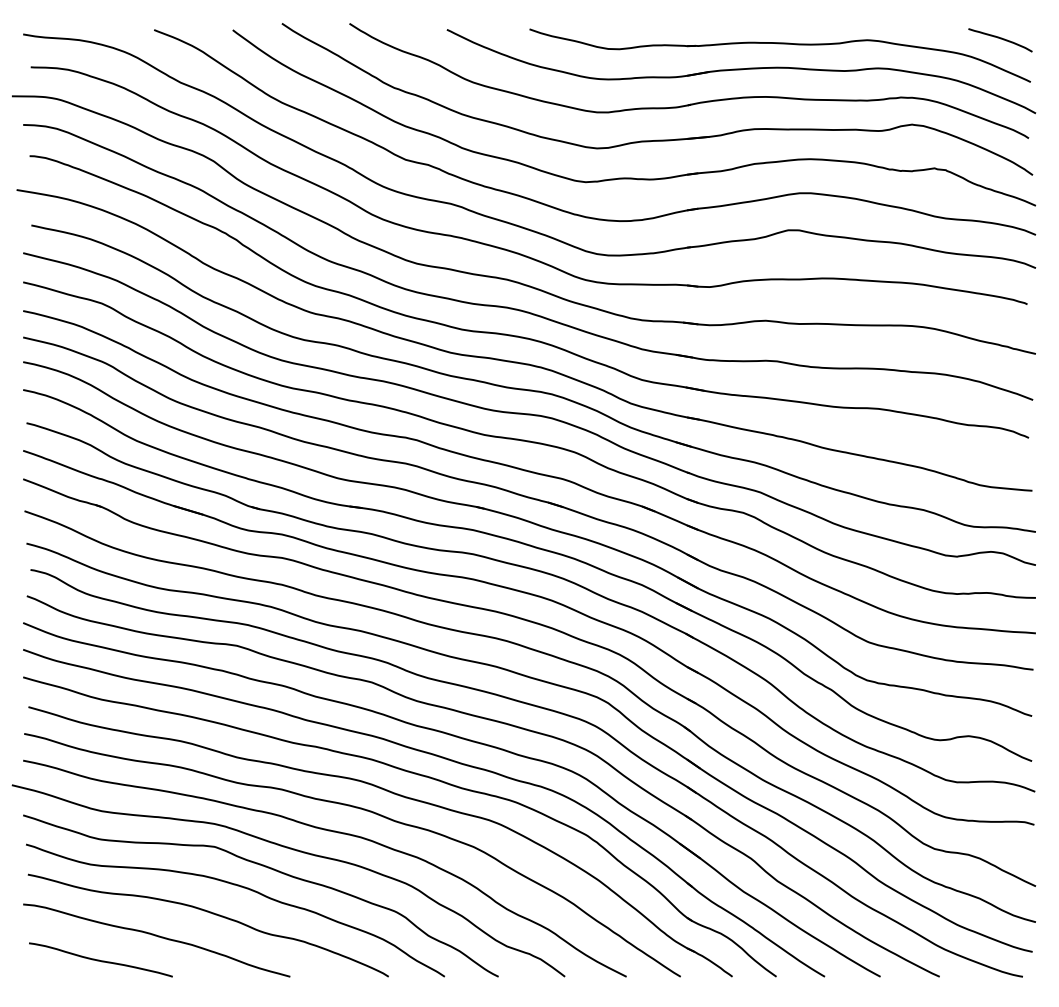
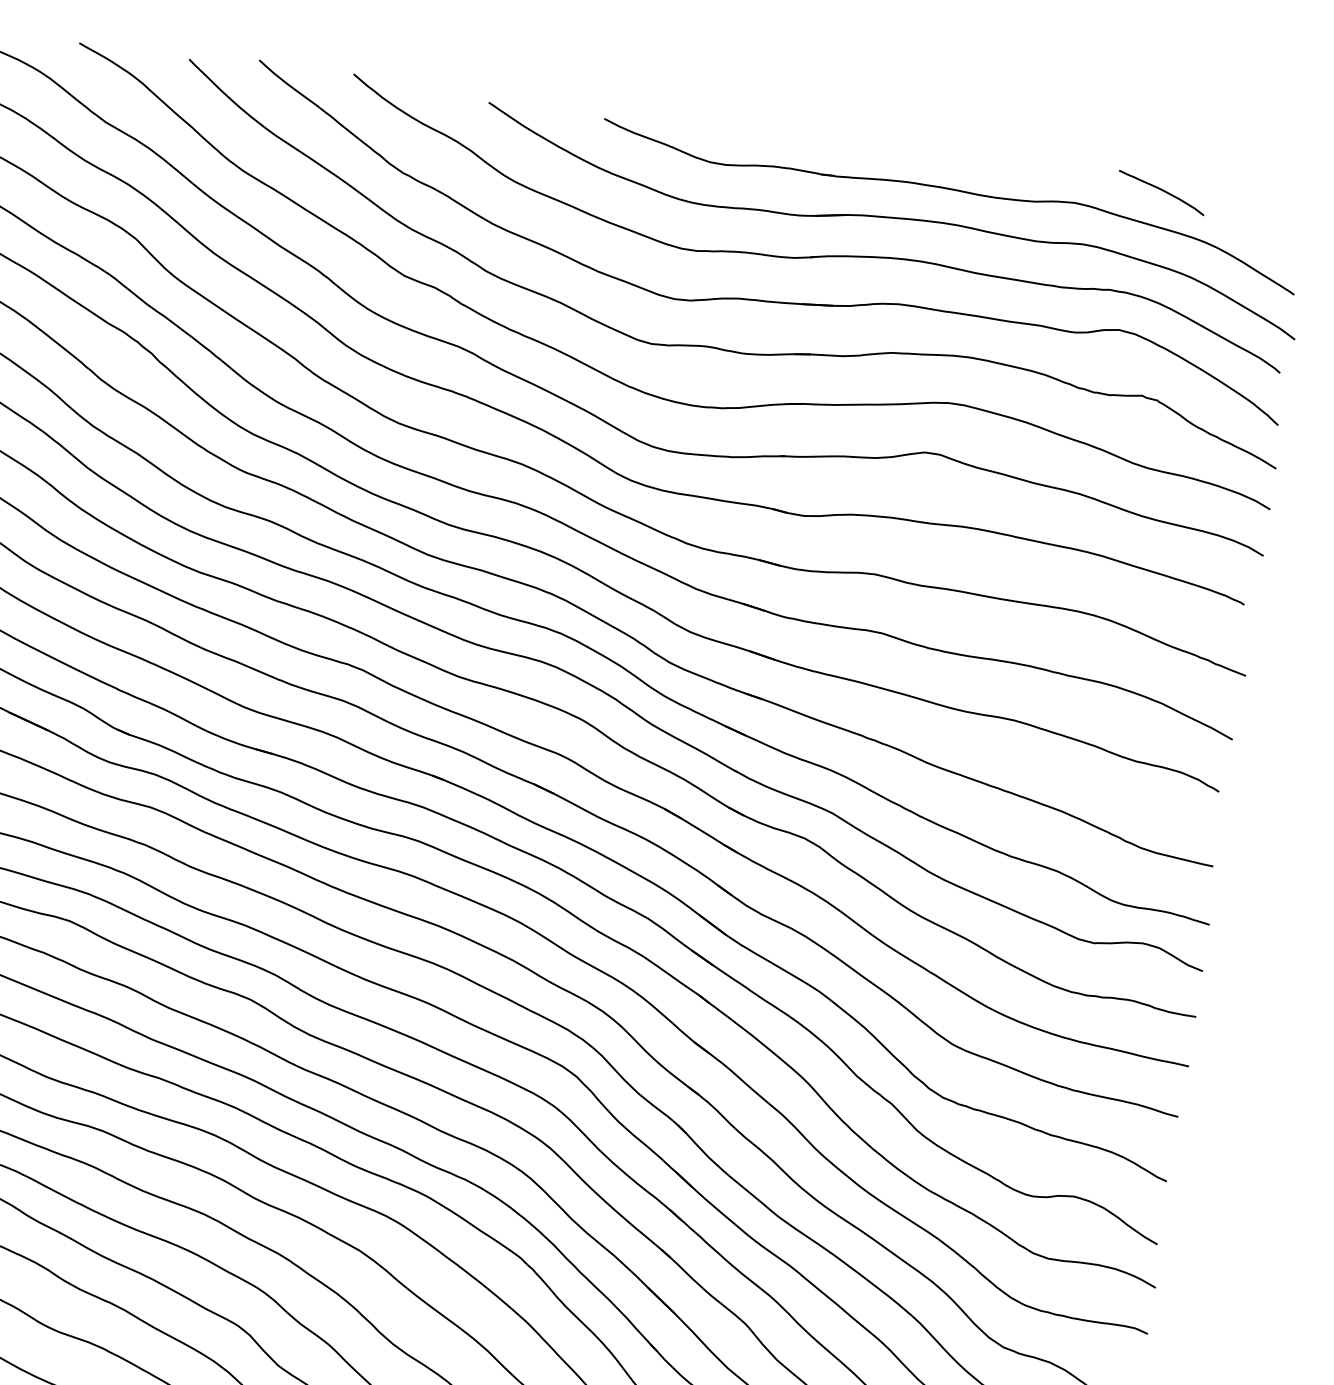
curve: (1000, 39) -> (1161, 191), moved

